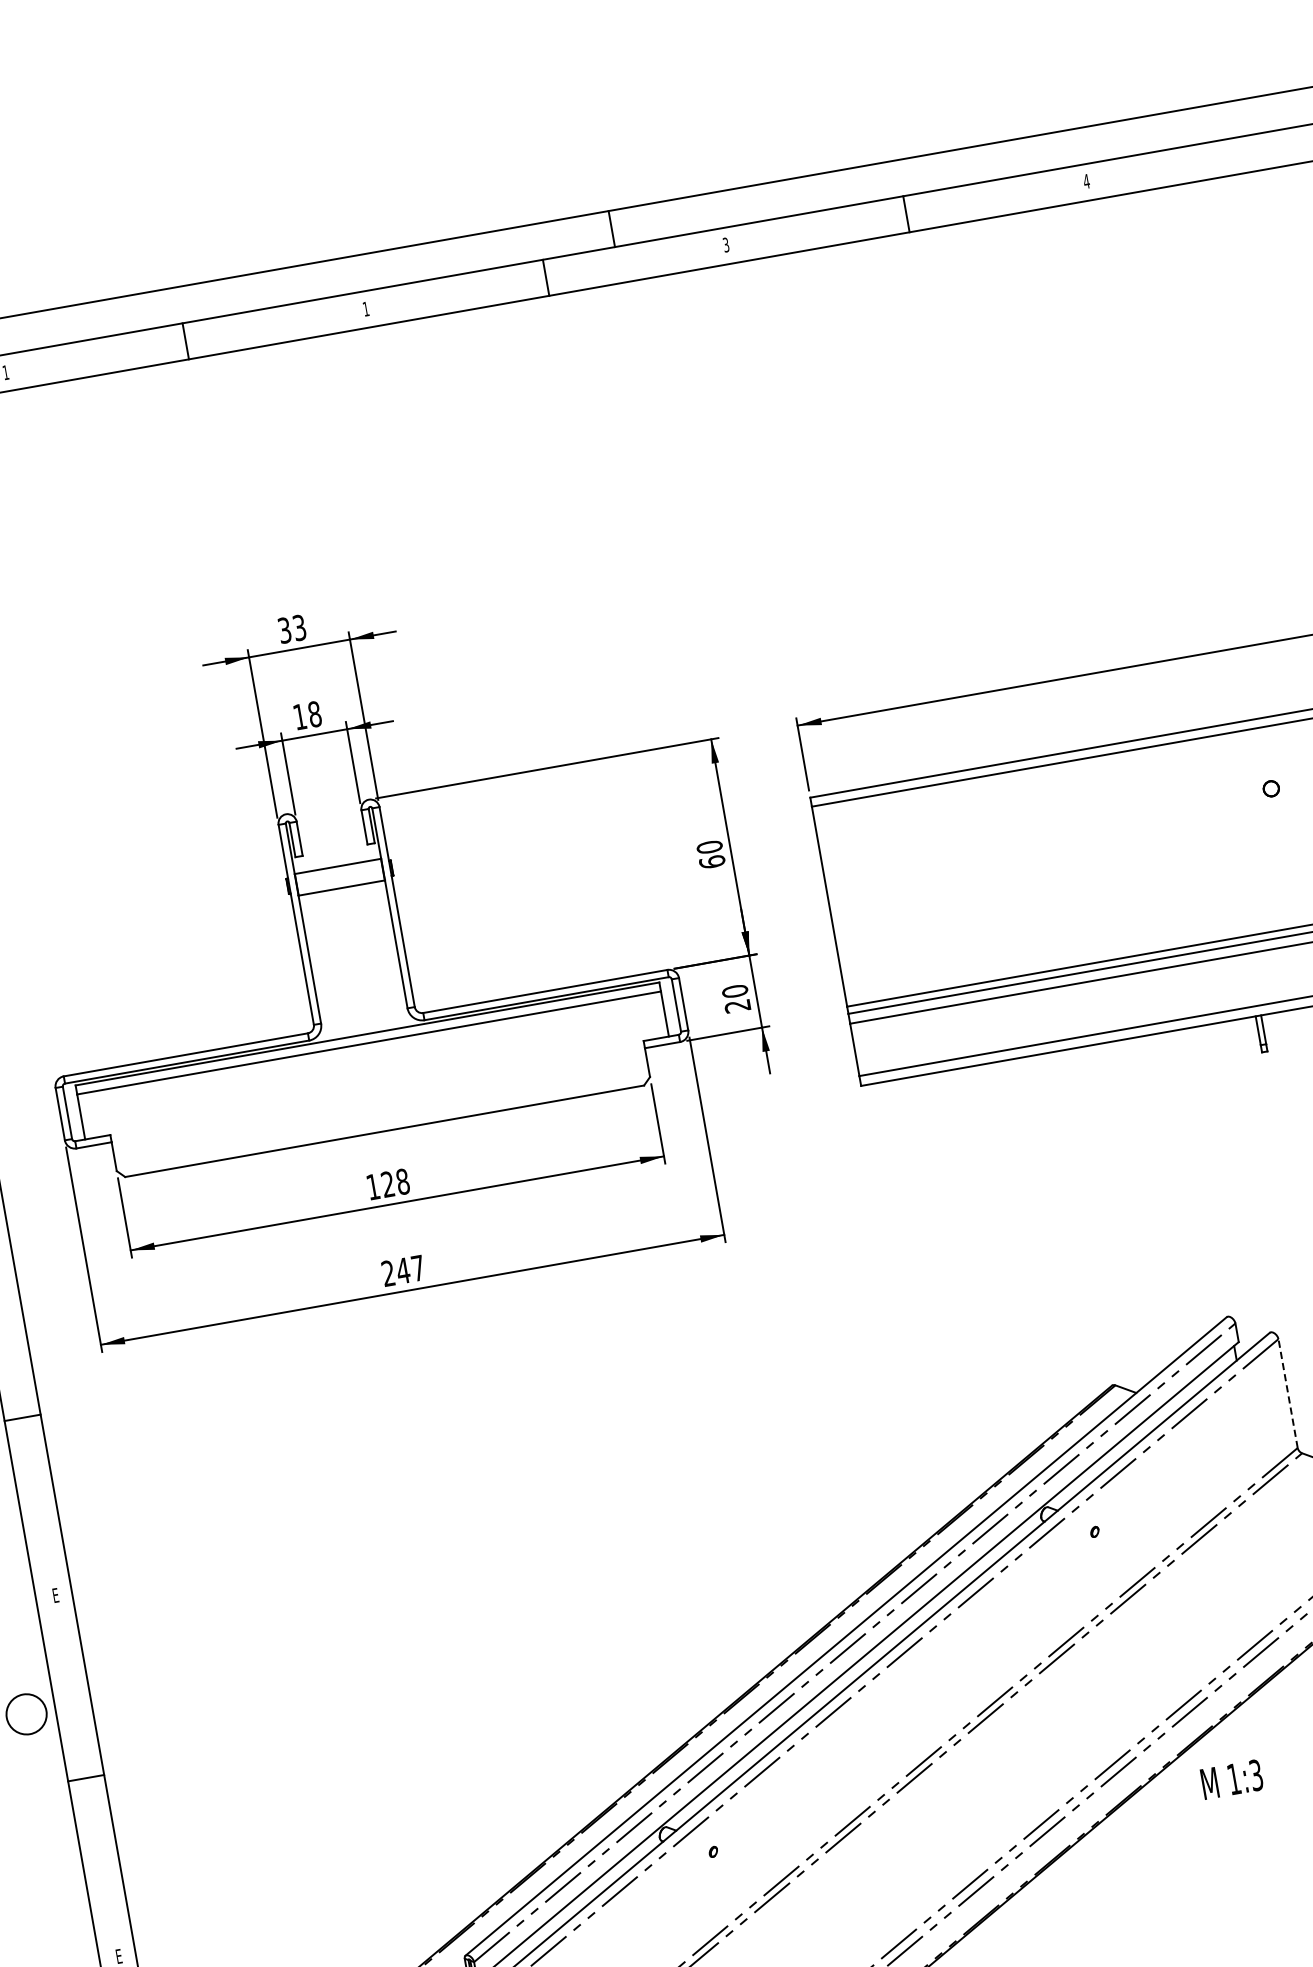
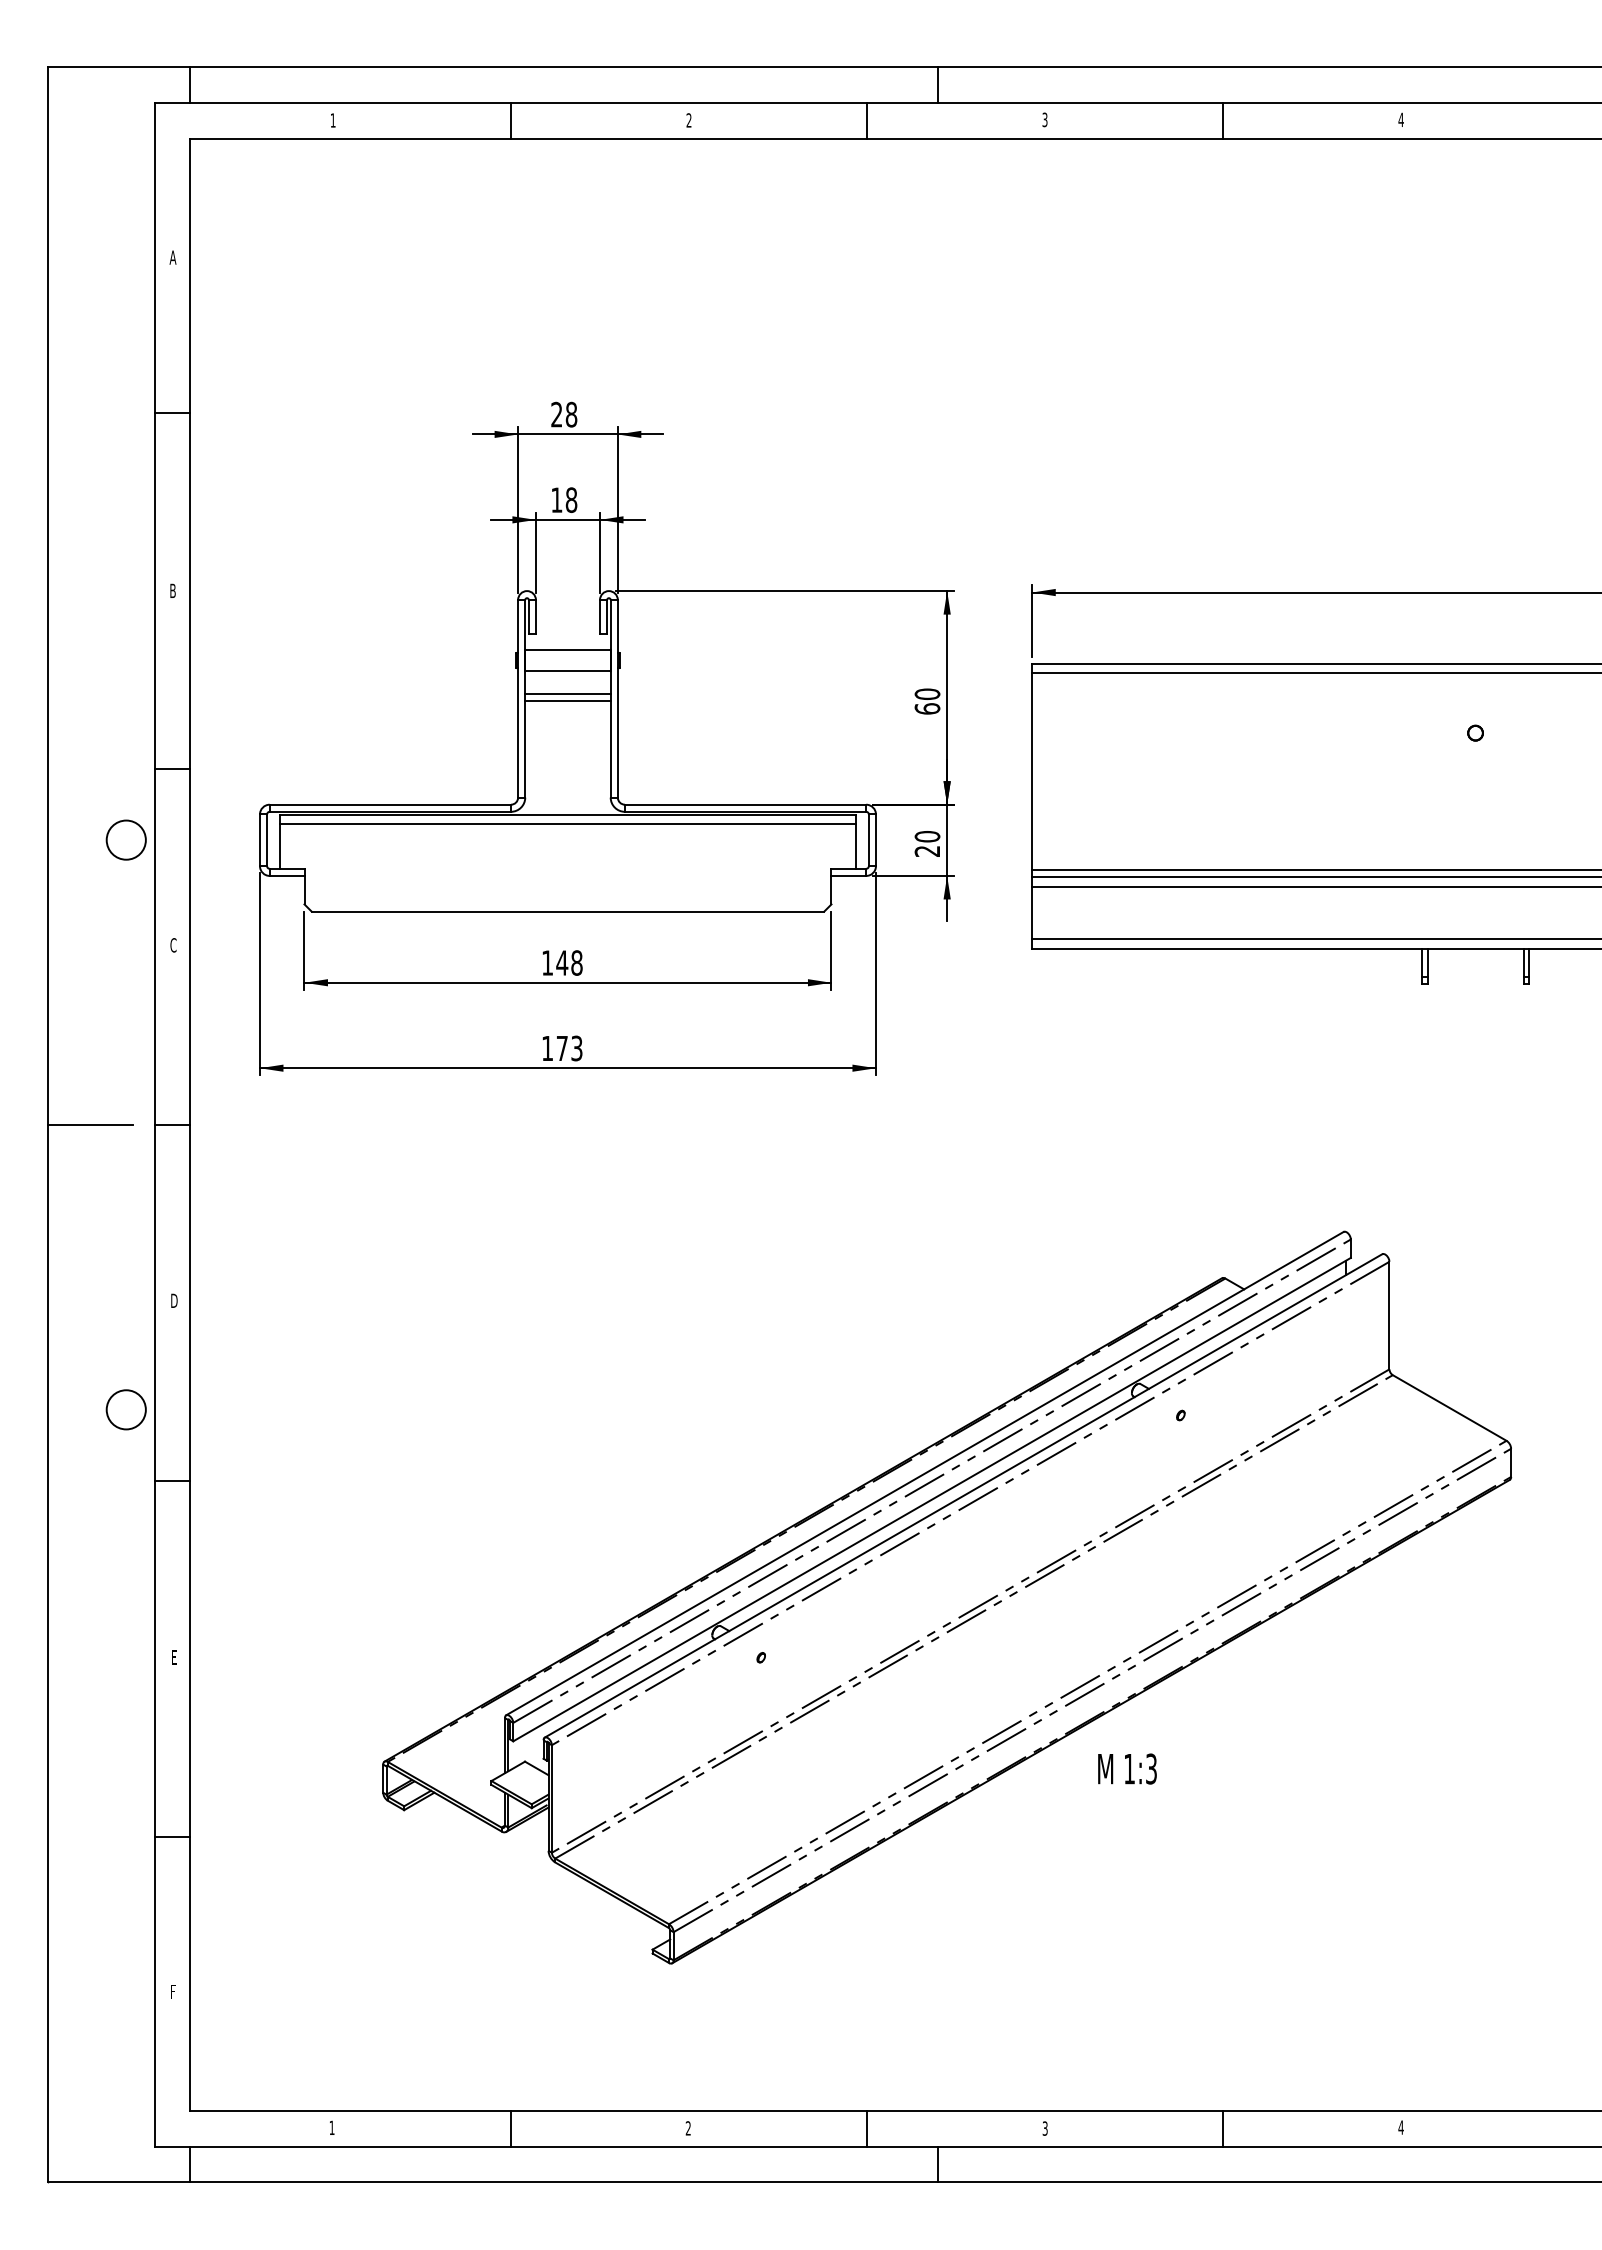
text: (365, 309) -> (688, 120), 1 -> 2
text: (292, 628) -> (564, 414), 33 -> 28
line: (345, 911) -> (567, 694), added
line: (346, 918) -> (567, 701), added
text: (388, 1183) -> (562, 962), 128 -> 148
text: (403, 1270) -> (562, 1048), 247 -> 173
line: (1288, 1393) -> (1389, 1315), dashed -> solid
text: (55, 1595) -> (174, 1300), E -> D
text: (1231, 1779) -> (1127, 1768), moved

